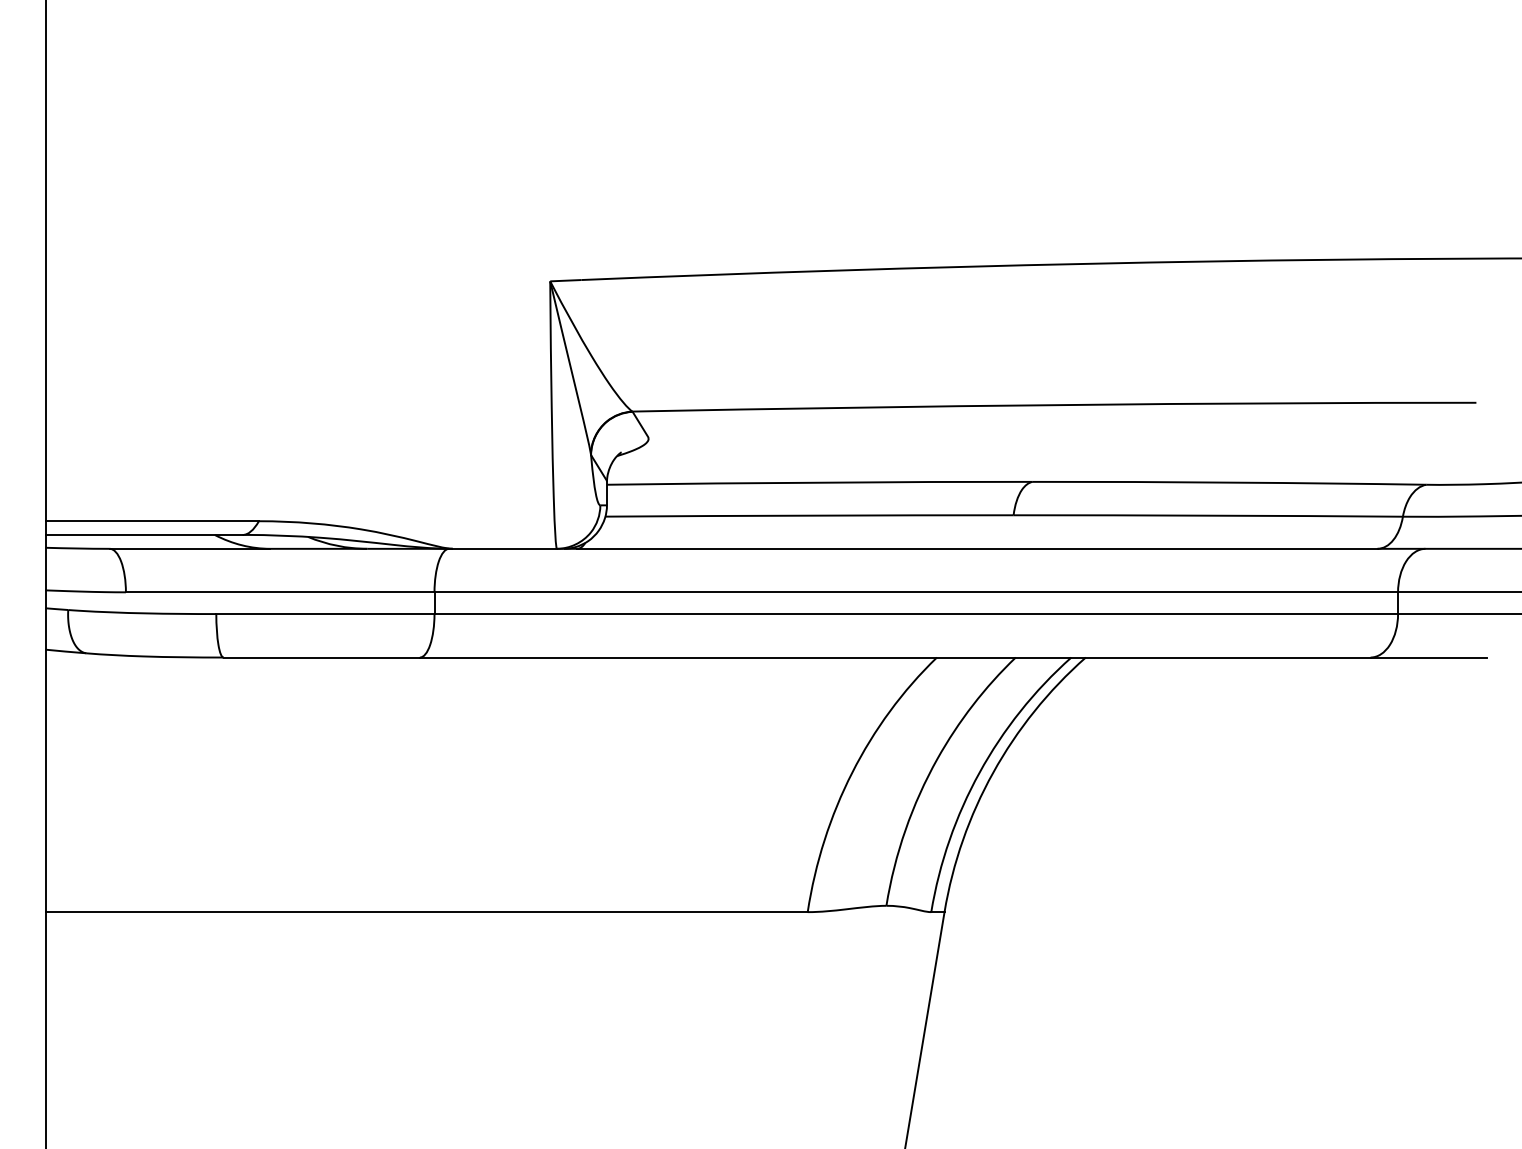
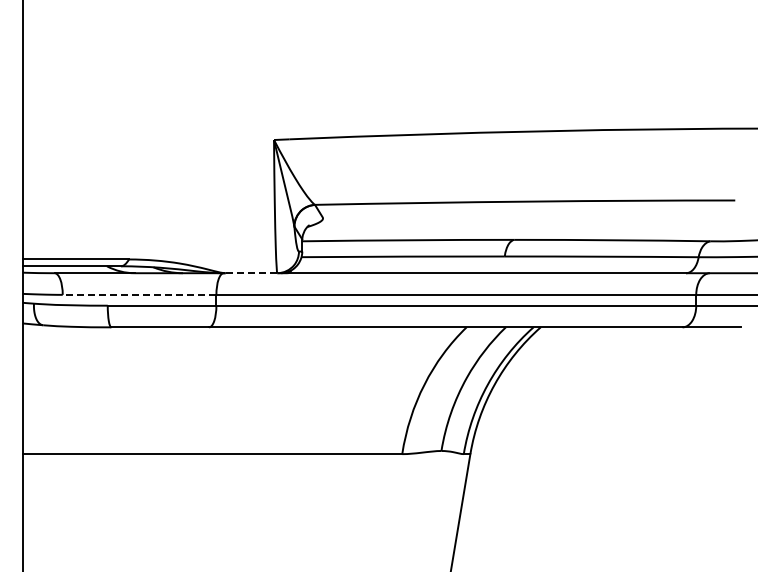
line: (504, 549) -> (251, 273), solid -> dashed
line: (280, 591) -> (139, 294), solid -> dashed

